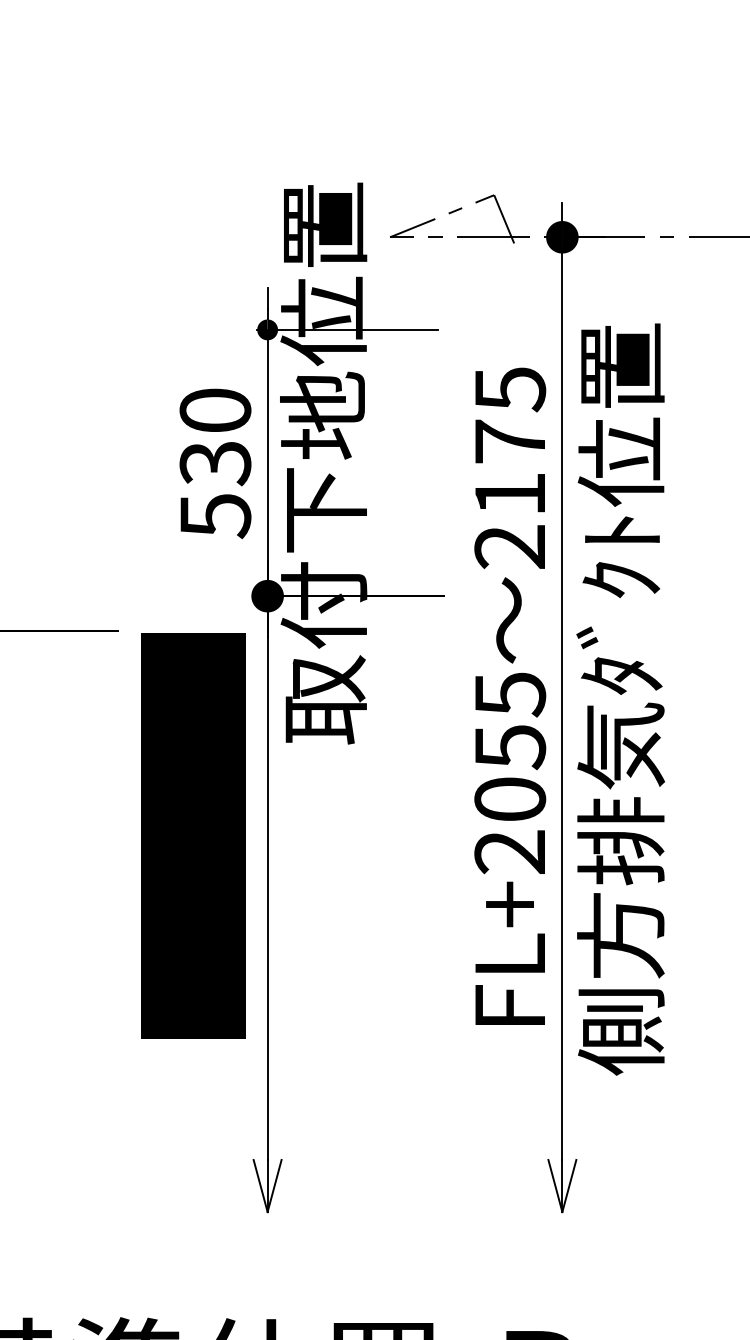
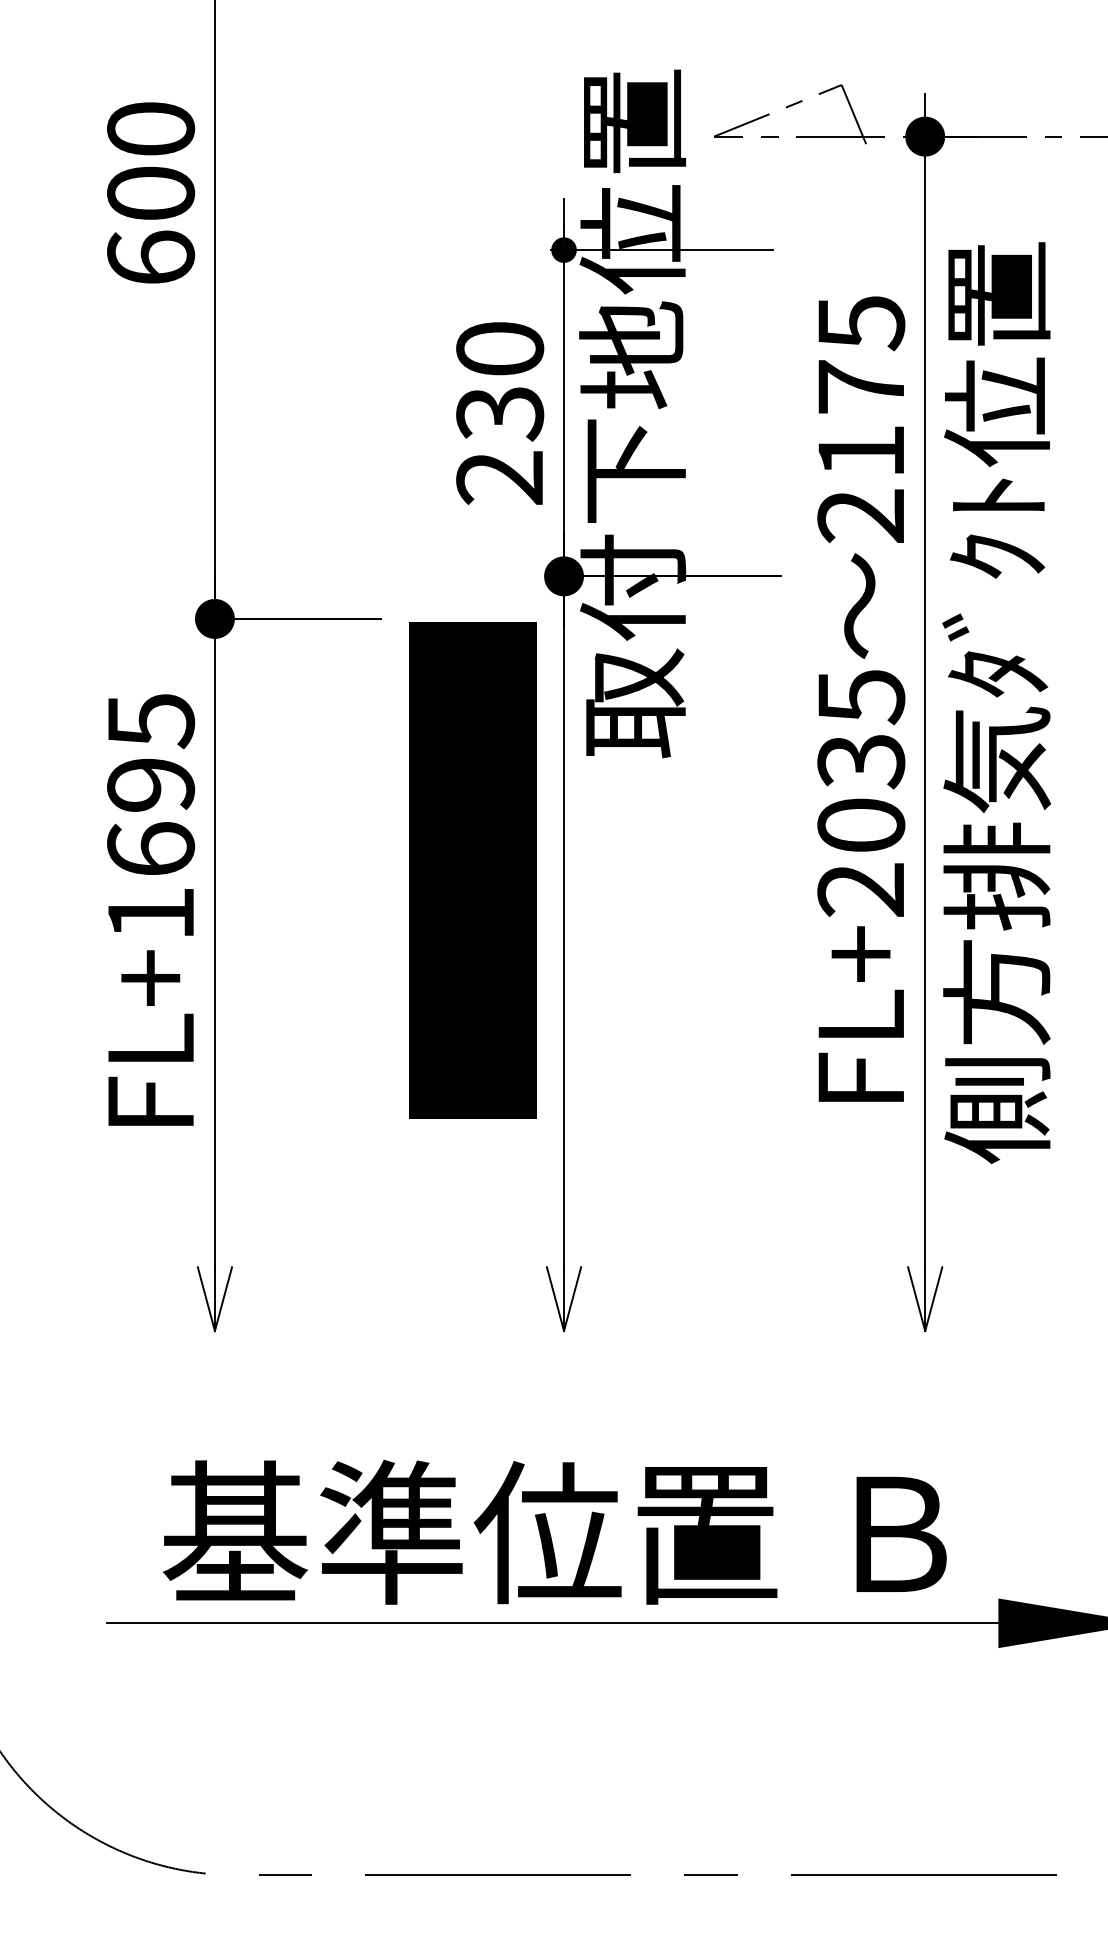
text: (215, 516) -> (500, 478), 530 -> 230
text: (510, 747) -> (861, 761), FL+2055 -> FL+2035

